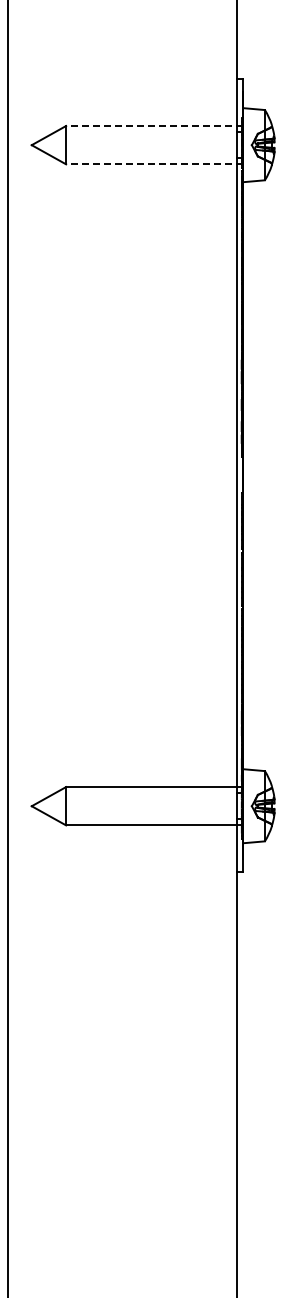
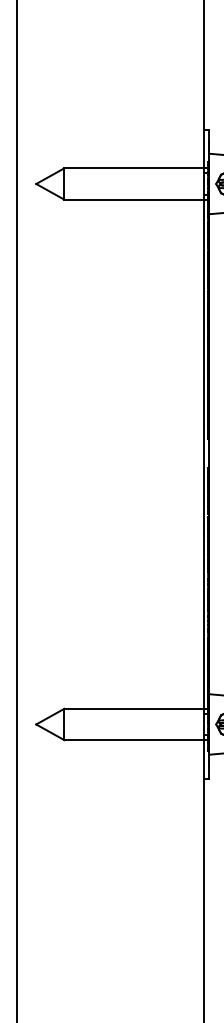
line: (154, 126) -> (136, 168), dashed -> solid
line: (154, 164) -> (136, 199), dashed -> solid

